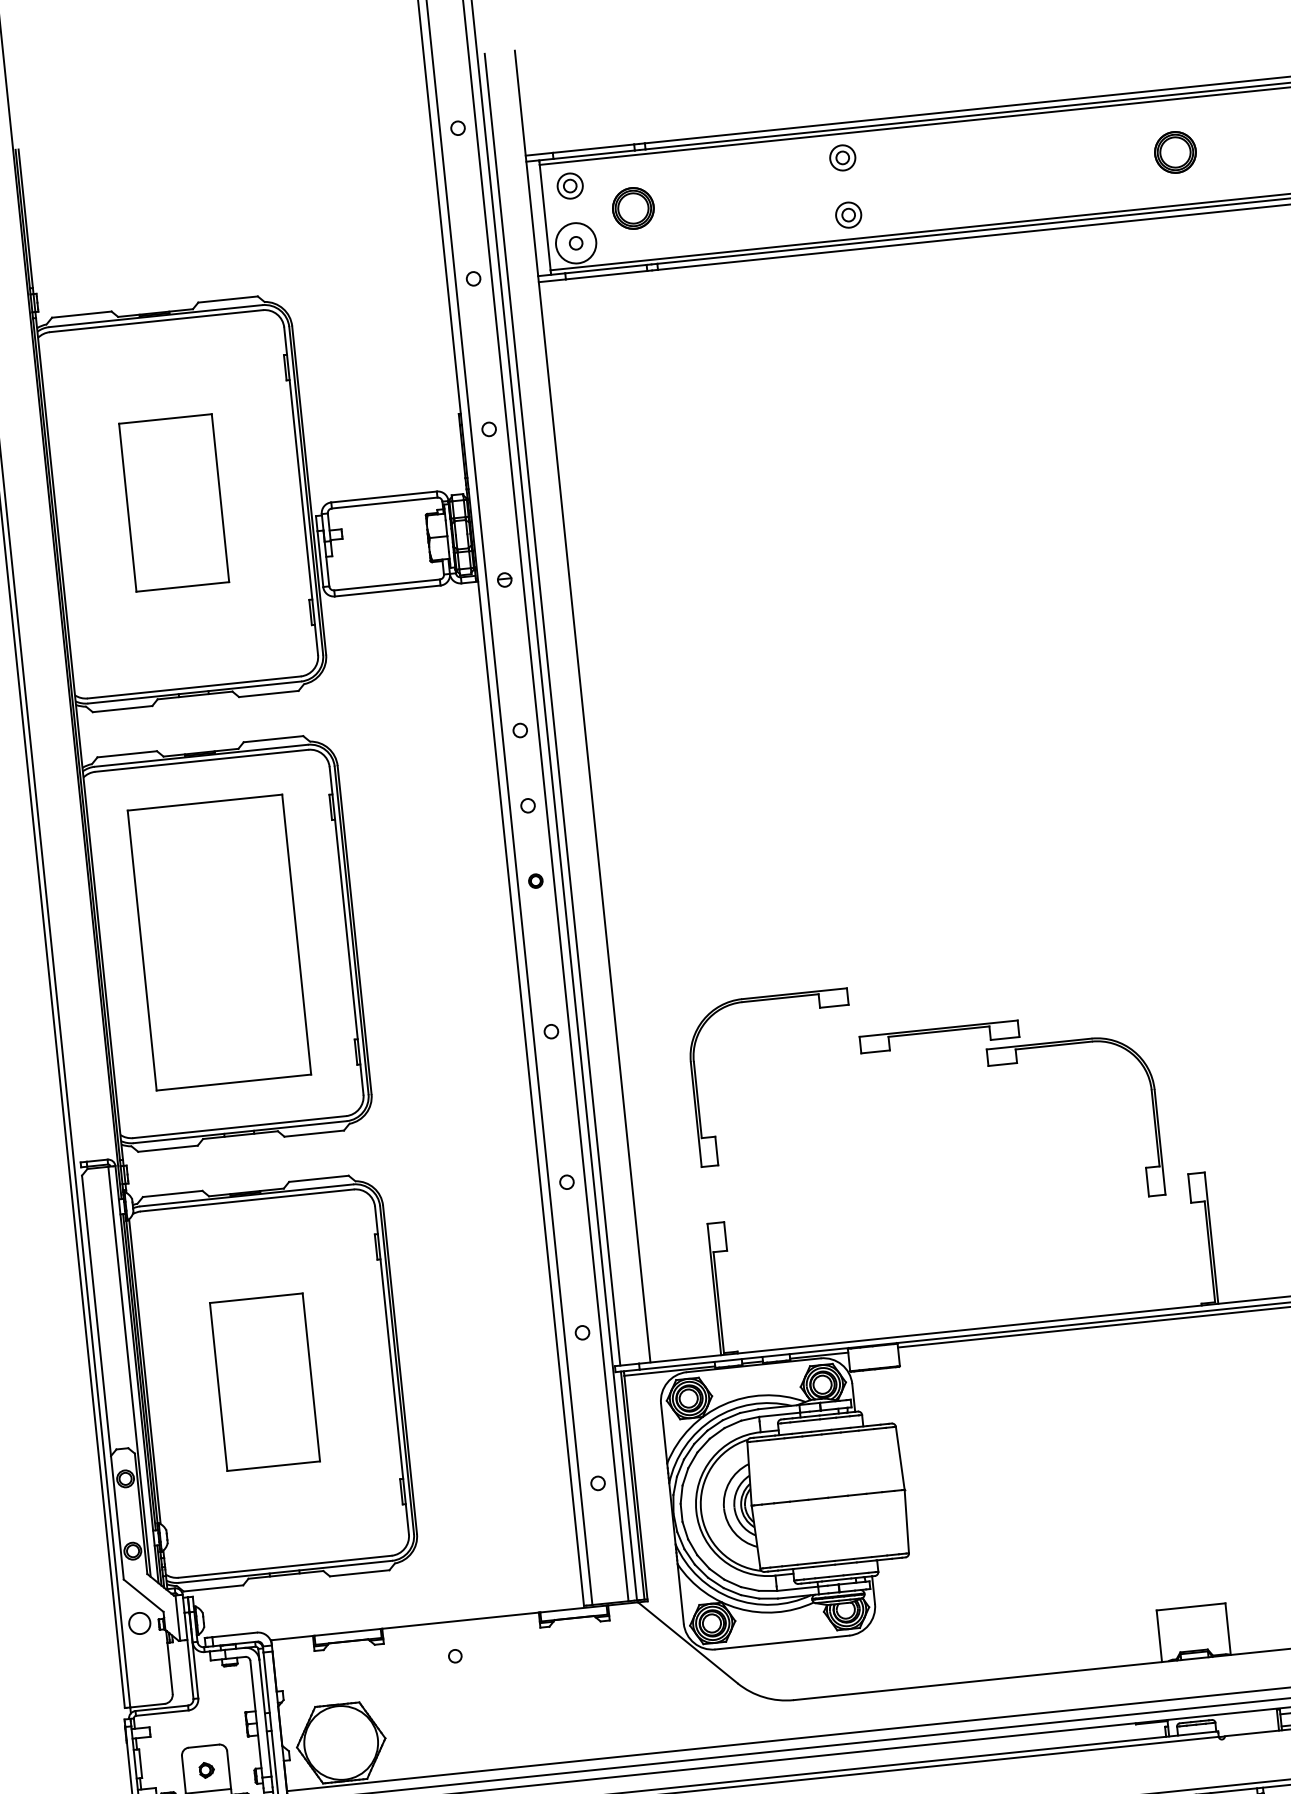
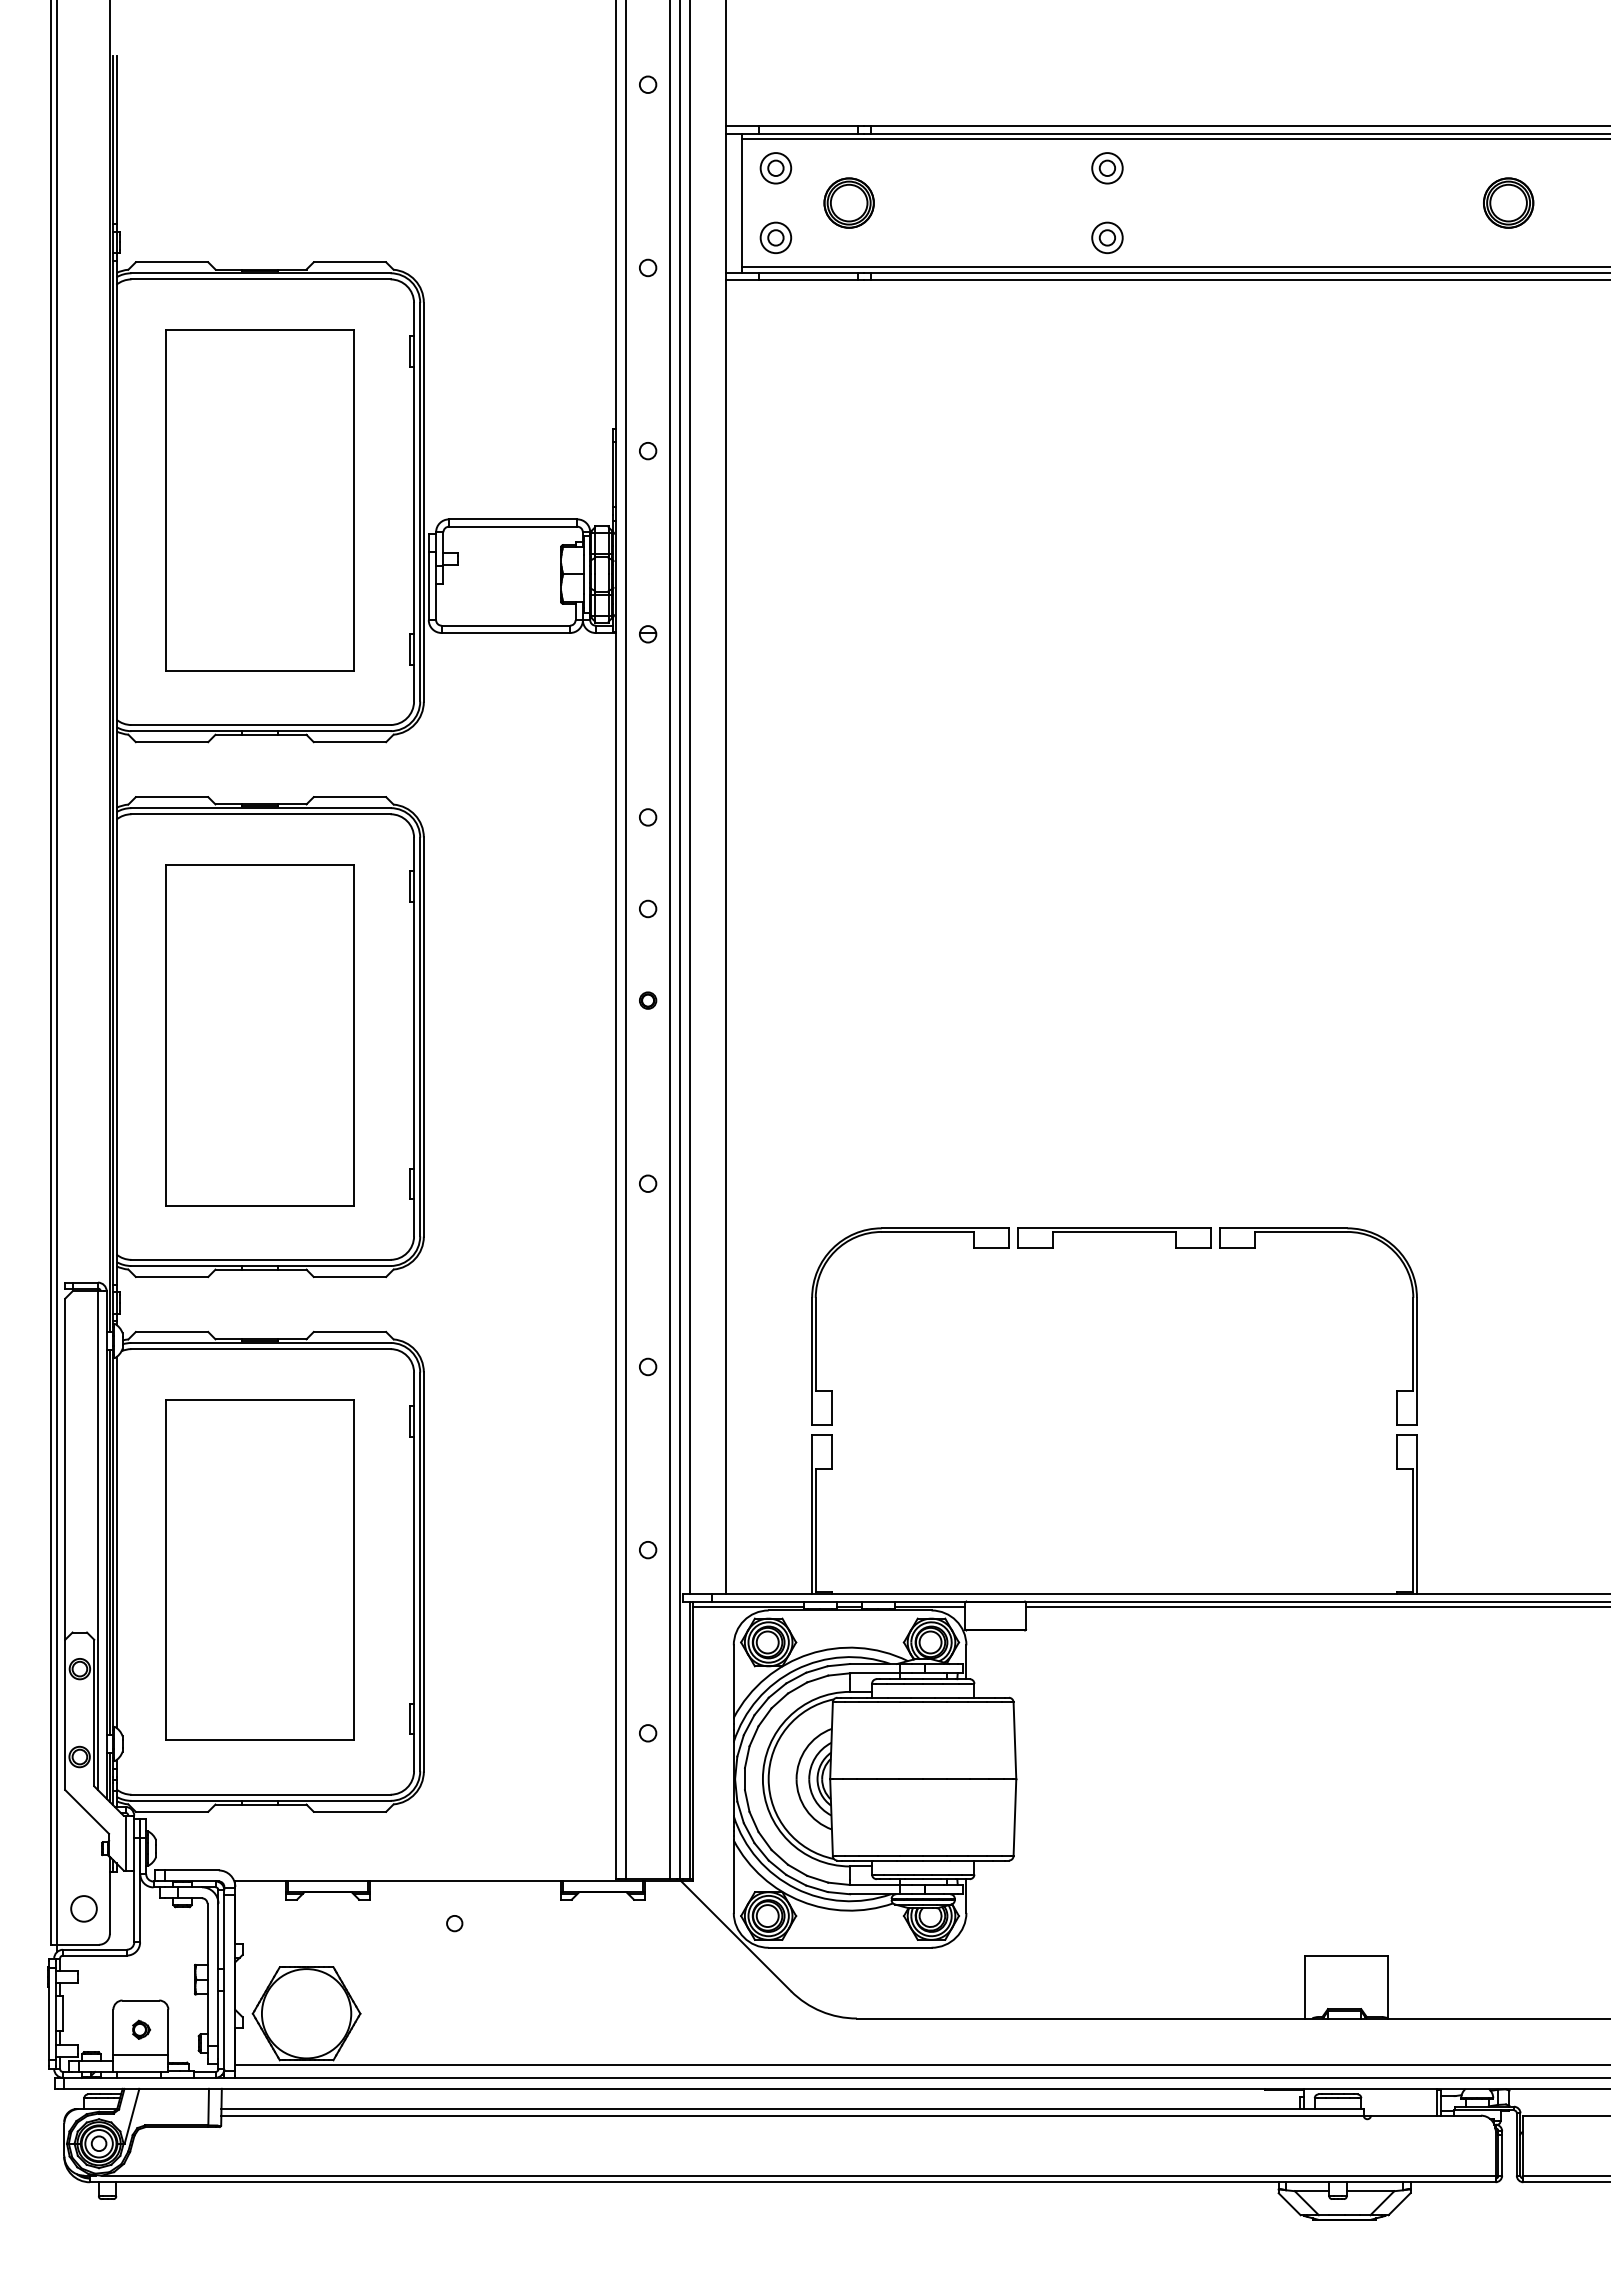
circle: (575, 243) -> (775, 237), size x0.62
part: (173, 503) -> (259, 500), size x1.67
part: (766, 1000) -> (910, 1232), moved
part: (1068, 1044) -> (1318, 1232), moved
part: (264, 1381) -> (259, 1569), size x1.67
circle: (139, 1623) -> (83, 1908), moved

